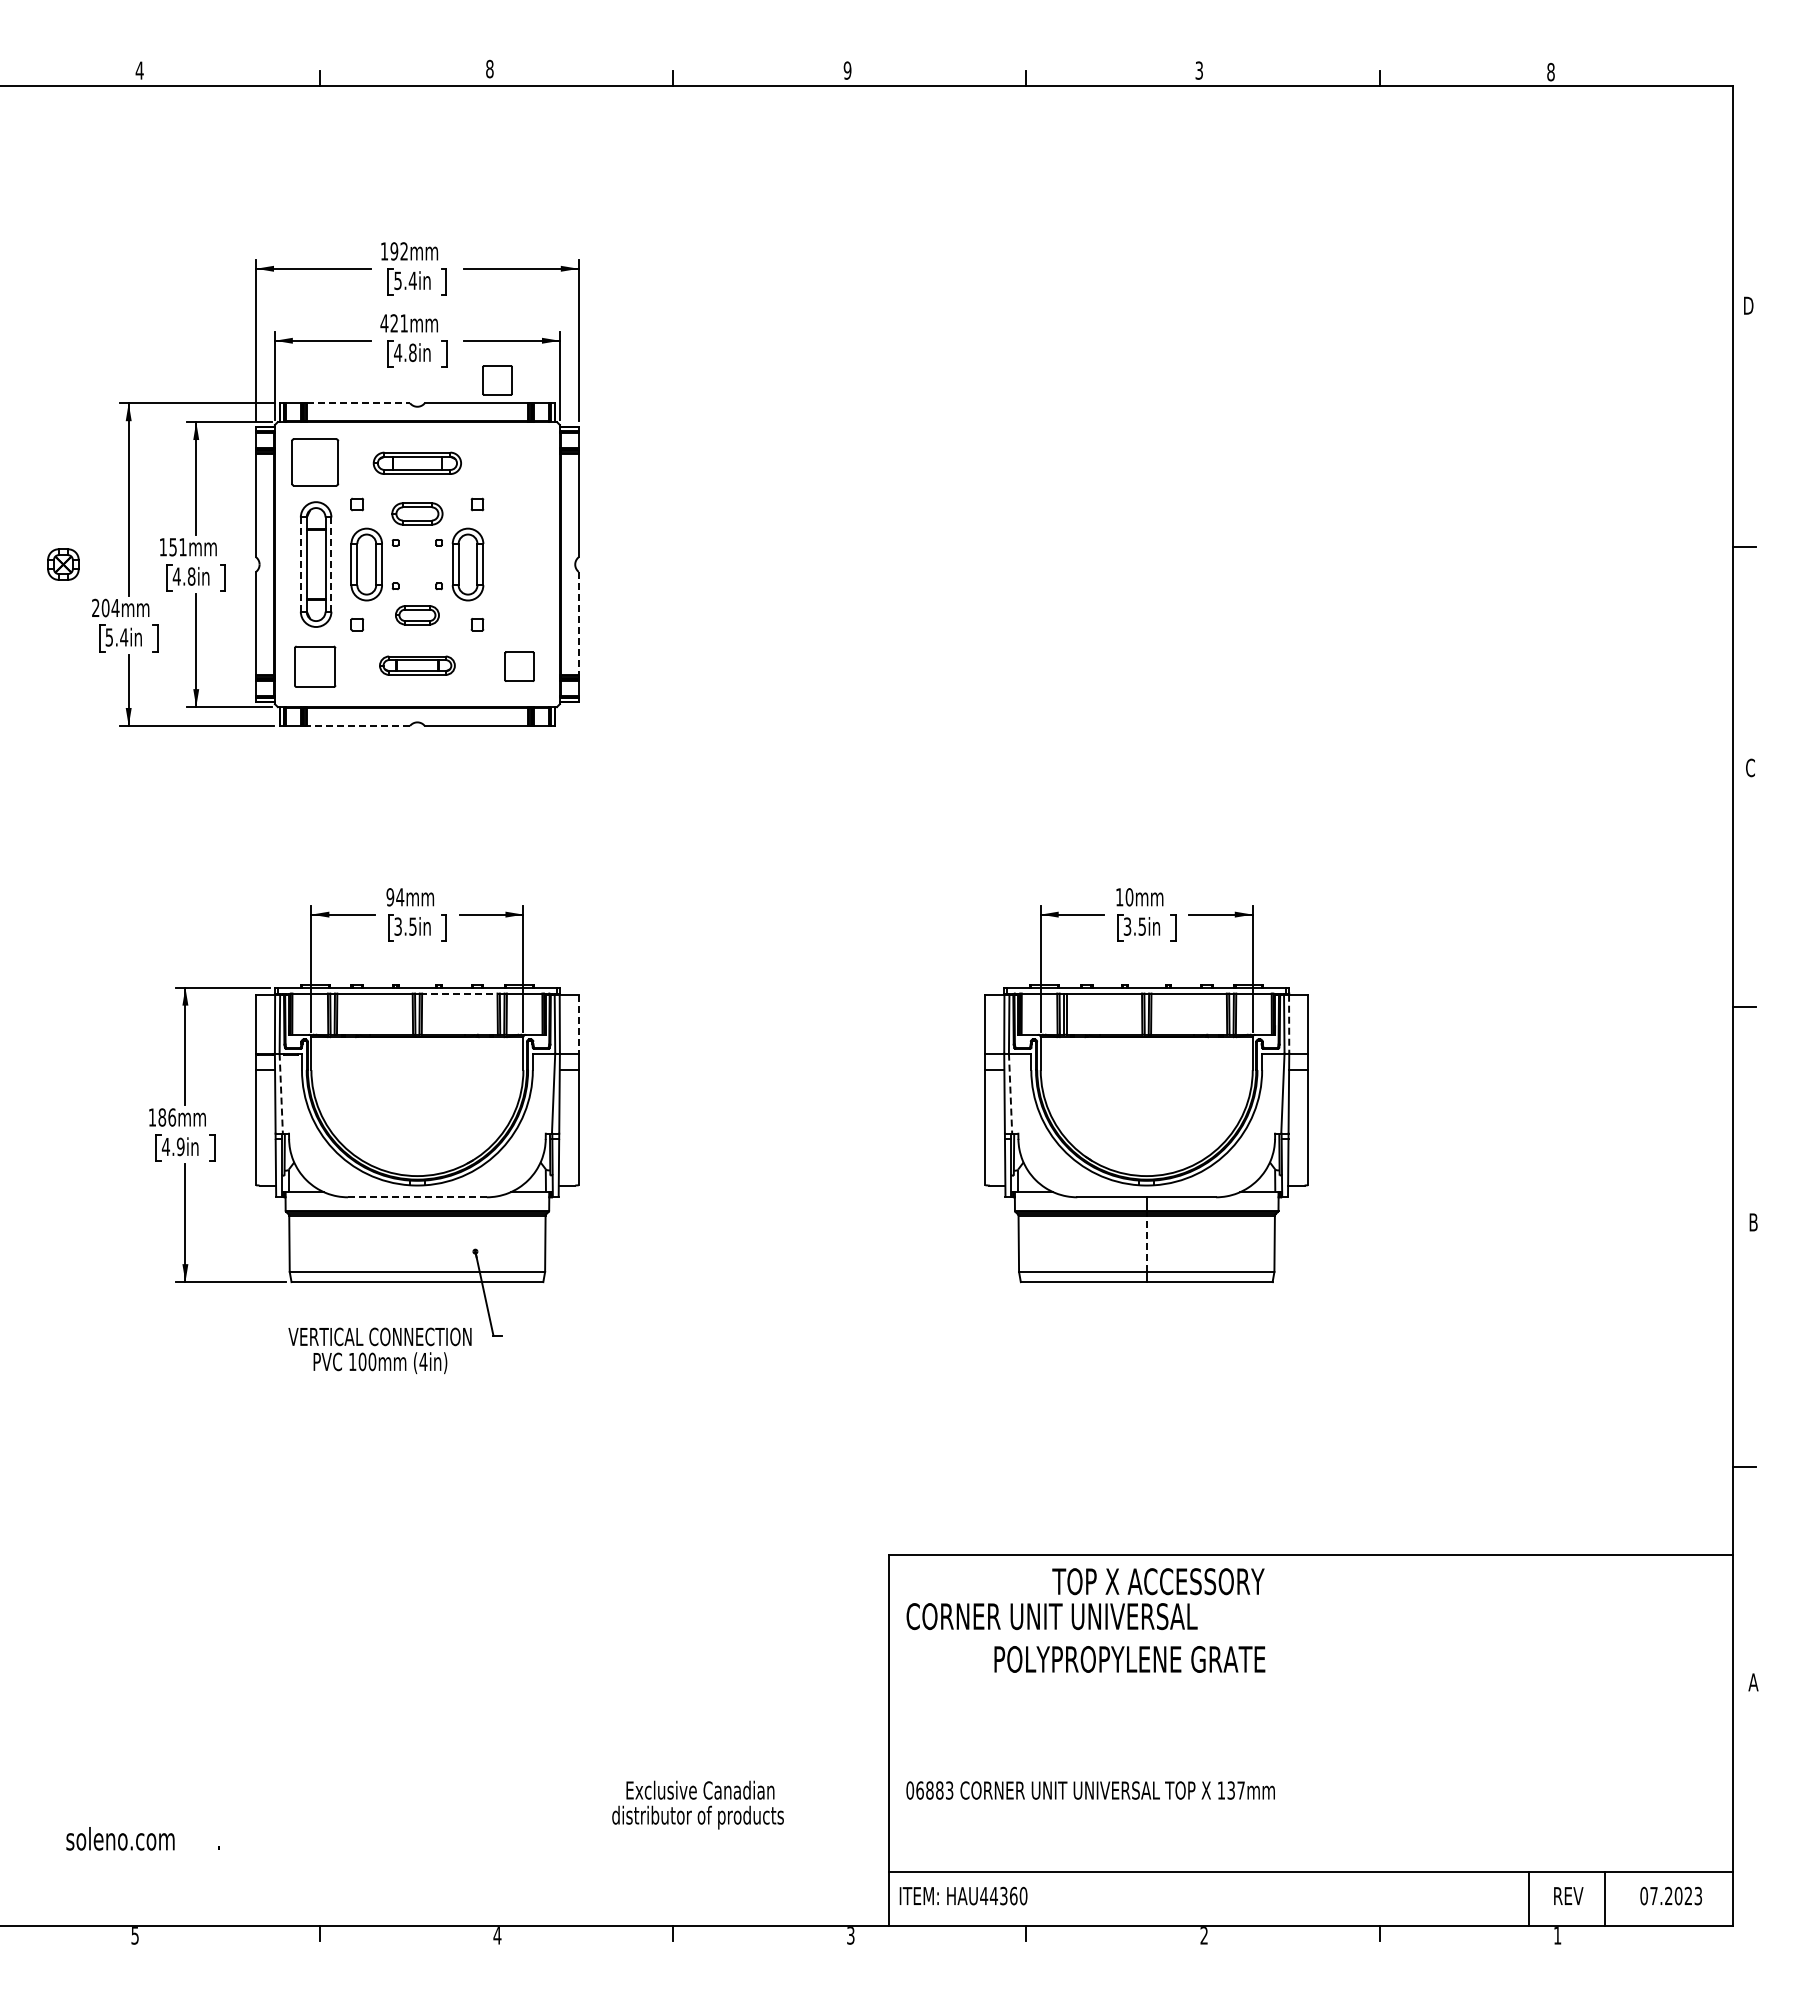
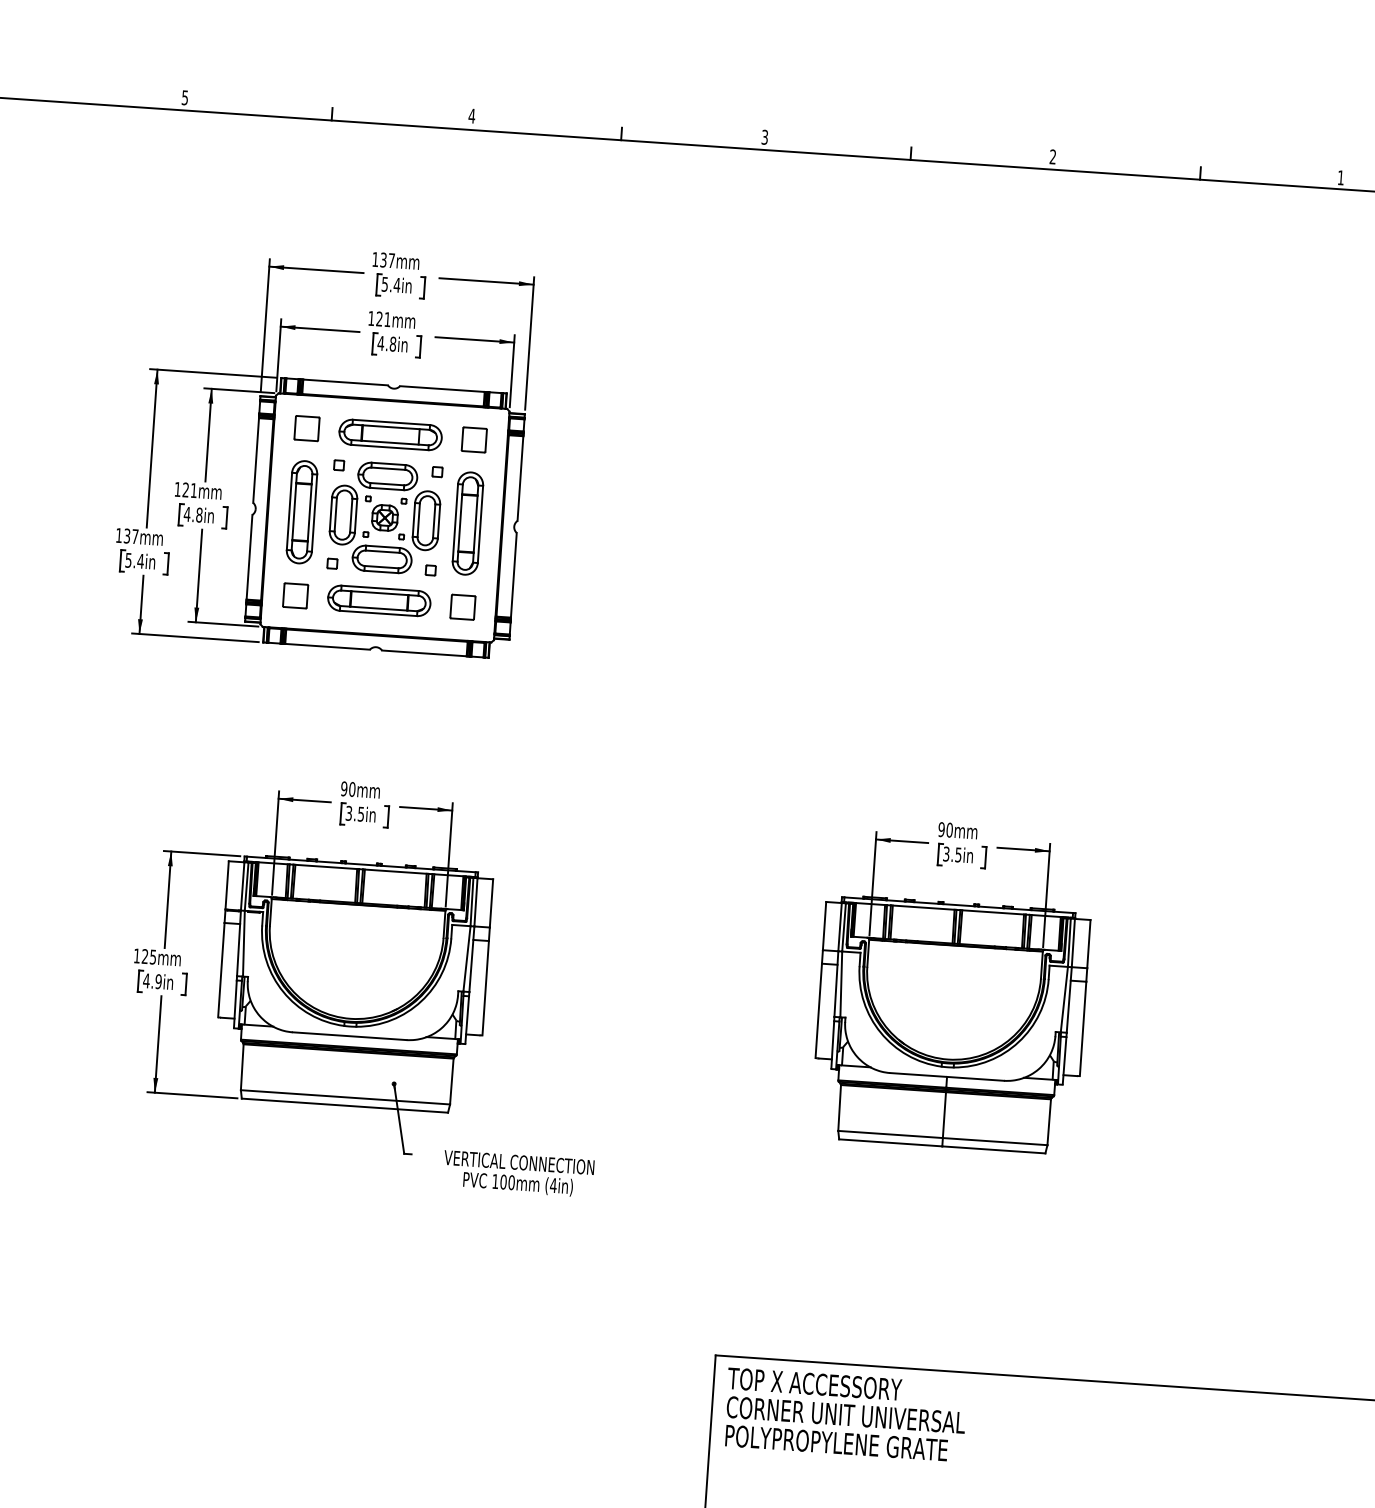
text: (489, 68) -> (471, 115), 8 -> 4
text: (139, 70) -> (184, 97), 4 -> 5
text: (847, 70) -> (764, 137), 9 -> 3
text: (1198, 70) -> (1052, 156), 3 -> 2
text: (1550, 72) -> (1340, 178), 8 -> 1
text: (398, 251) -> (386, 260), 192mm -> 137mm
text: (384, 323) -> (371, 318), 421mm -> 121mm
part: (497, 380) -> (474, 440), moved
line: (358, 403) -> (345, 382), dashed -> solid
part: (315, 462) -> (307, 428), size x0.62
part: (417, 463) -> (390, 435), size x1.43
part: (417, 513) -> (387, 476), size x1.43
text: (172, 547) -> (185, 490), 151mm -> 121mm
part: (63, 564) -> (385, 517), moved
line: (300, 564) -> (289, 511), dashed -> solid
part: (518, 564) -> (467, 523), added
line: (331, 565) -> (314, 513), dashed -> solid
text: (105, 607) -> (127, 535), 204mm -> 137mm
part: (417, 615) -> (382, 559), size x1.67
line: (578, 623) -> (513, 575), dashed -> solid
part: (417, 665) -> (379, 600), size x1.67
part: (315, 666) -> (295, 595), size x0.71
line: (358, 725) -> (327, 646), dashed -> solid
text: (400, 897) -> (352, 789), 94mm -> 90mm
text: (1119, 897) -> (941, 829), 10mm -> 90mm
line: (460, 993) -> (396, 871), dashed -> solid
line: (578, 1024) -> (491, 903), dashed -> solid
line: (1289, 1024) -> (1073, 943), dashed -> solid
line: (281, 1094) -> (244, 944), dashed -> solid
line: (1010, 1094) -> (841, 985), dashed -> solid
text: (167, 1117) -> (149, 956), 186mm -> 125mm
line: (417, 1197) -> (349, 1036), dashed -> solid
line: (1146, 1243) -> (944, 1114), dashed -> solid
text: (379, 1350) -> (518, 1173), moved
text: (1158, 1581) -> (814, 1384), moved
text: (1129, 1659) -> (836, 1443), moved

